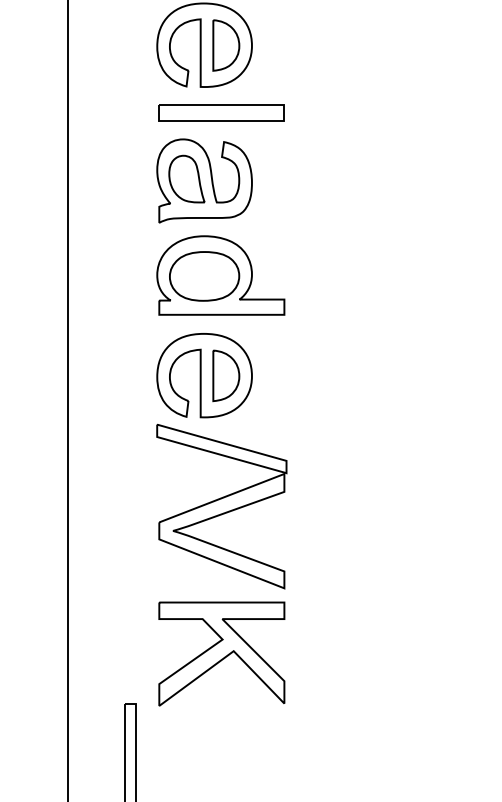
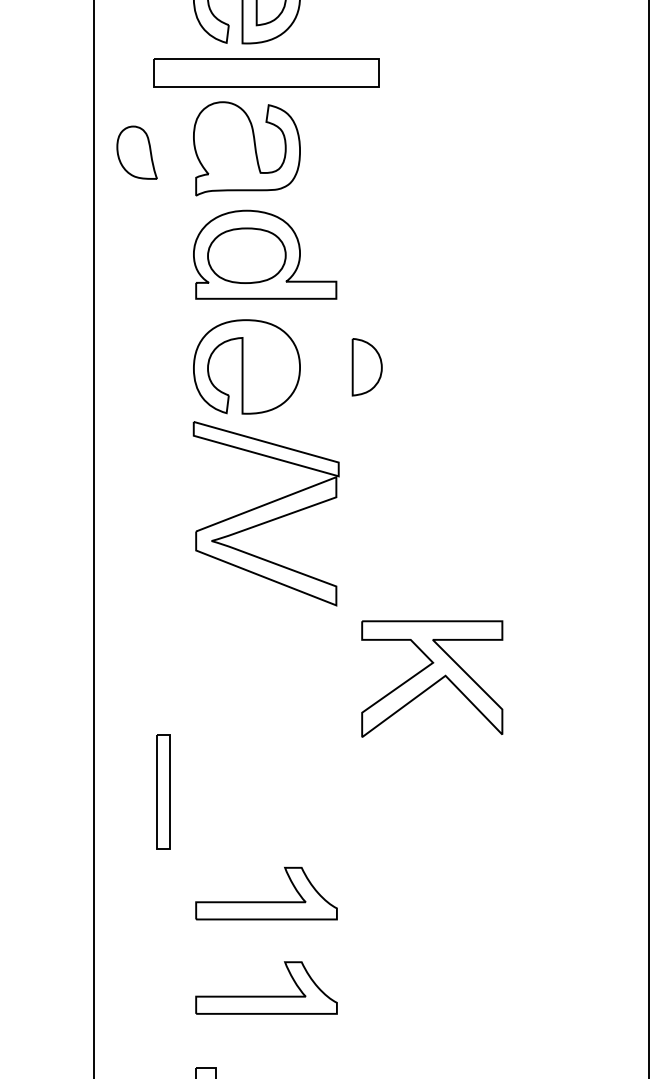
part: (221, 112) -> (265, 72), size x1.6
part: (186, 178) -> (136, 152), moved
part: (225, 376) -> (366, 367), moved
part: (222, 653) -> (432, 678), moved

